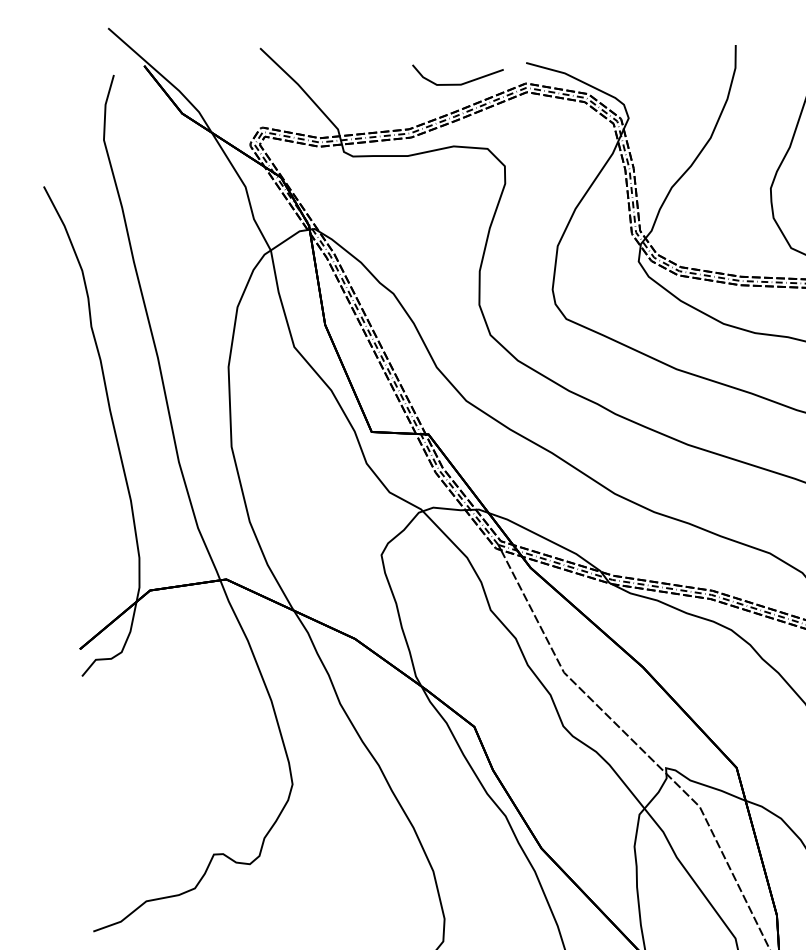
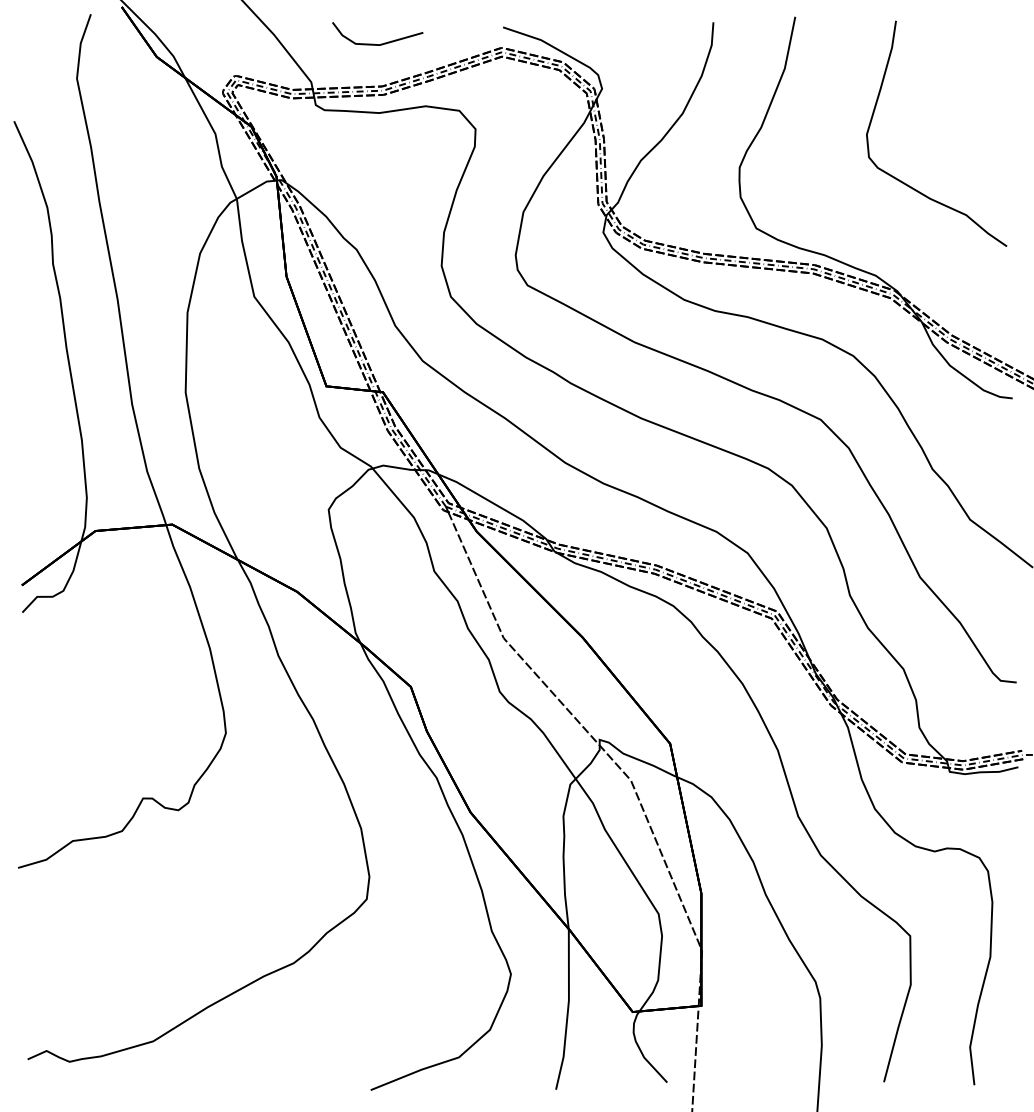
line: (455, 83) -> (374, 43), moved

